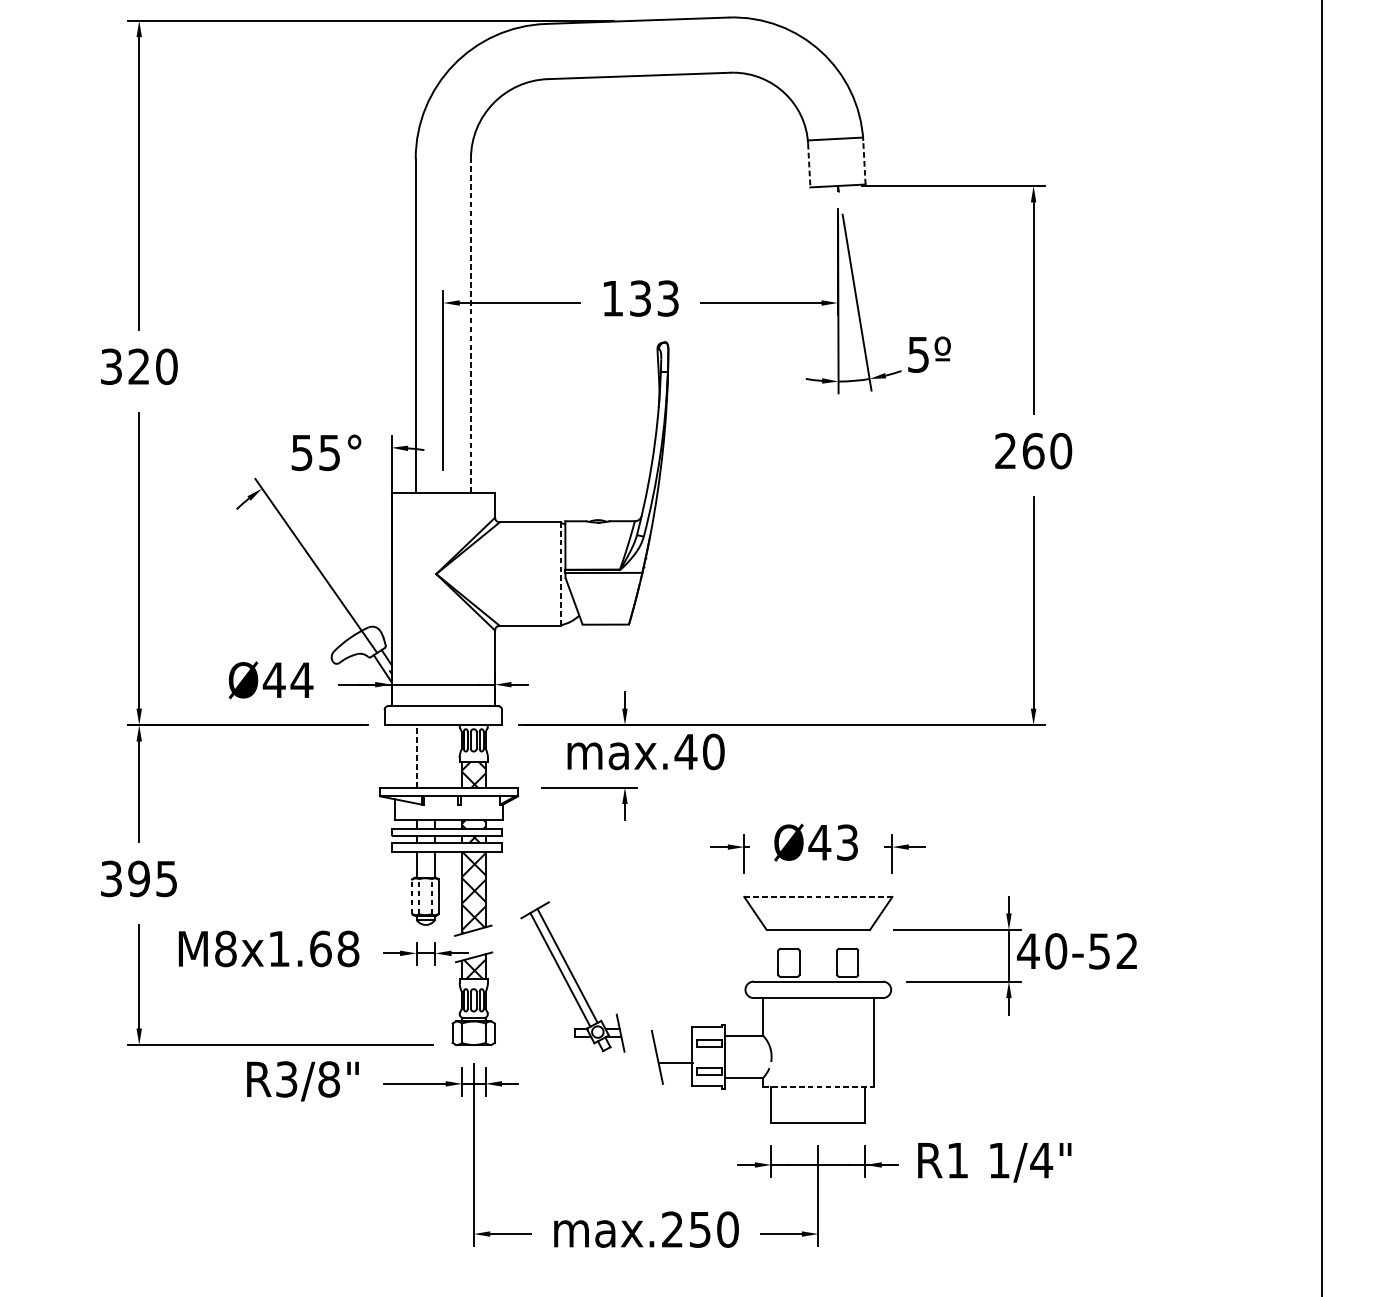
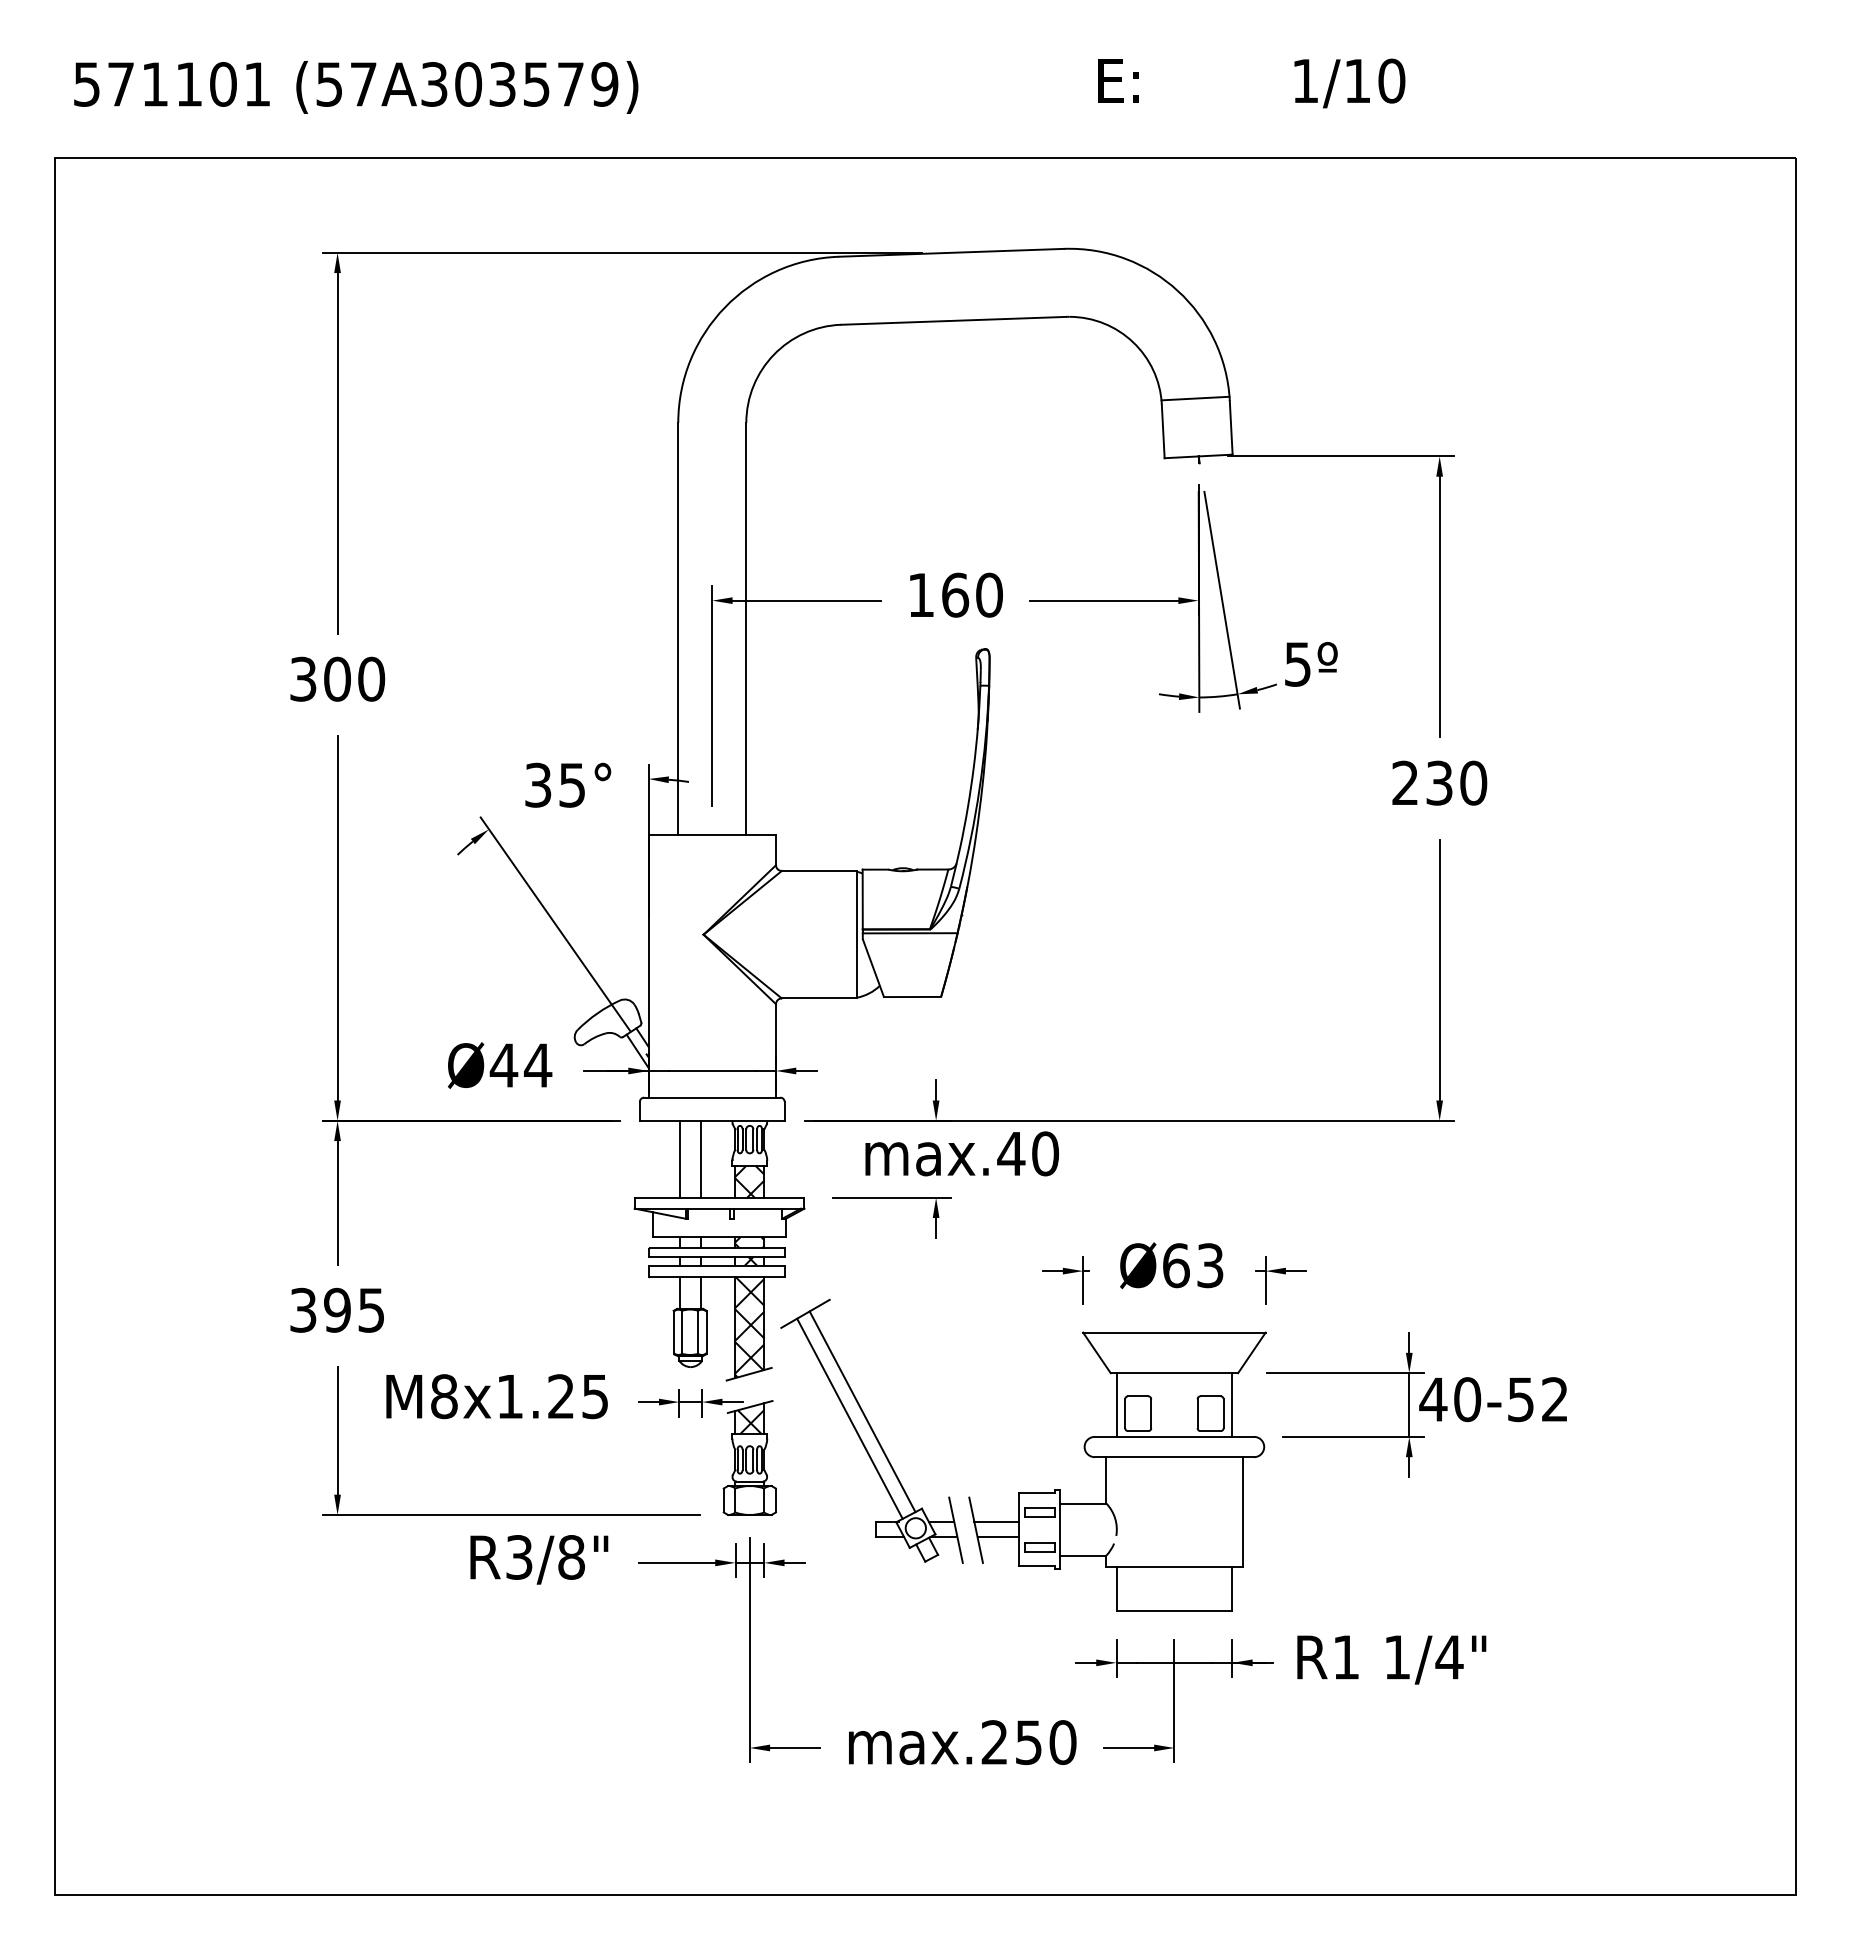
line: (864, 162) -> (1231, 427), dashed -> solid
line: (809, 165) -> (1163, 431), dashed -> solid
text: (654, 298) -> (972, 594), 133 -> 160
line: (471, 325) -> (746, 628), dashed -> solid
text: (139, 366) -> (337, 678), 320 -> 300
text: (1033, 450) -> (1439, 782), 260 -> 230
text: (302, 452) -> (538, 784), 55° -> 35°
line: (561, 573) -> (857, 934), dashed -> solid
line: (416, 755) -> (679, 1158), dashed -> solid
line: (434, 755) -> (701, 1158), added
text: (820, 842) -> (1176, 1265), Ø43 -> Ø63
line: (411, 896) -> (673, 1332), dashed -> solid
line: (419, 896) -> (682, 1331), dashed -> solid
line: (432, 896) -> (698, 1331), dashed -> solid
line: (818, 896) -> (1174, 1332), dashed -> solid
text: (334, 948) -> (578, 1396), M8x1.68 -> M8x1.25
line: (771, 955) -> (1116, 1404), added
line: (865, 955) -> (1232, 1404), added
part: (572, 976) -> (871, 1430), size x1.43
line: (673, 1051) -> (996, 1522), added
line: (818, 1087) -> (1174, 1567), dashed -> solid

